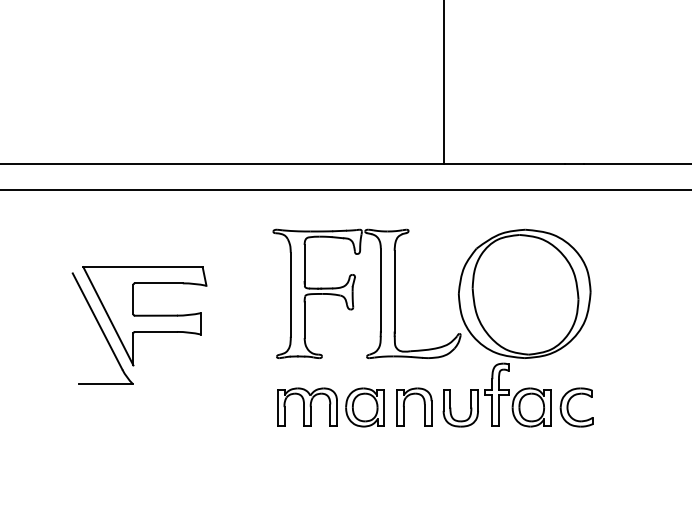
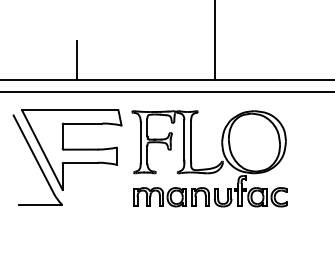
line: (160, 123) -> (77, 59), added
part: (139, 325) -> (67, 157), size x1.67

